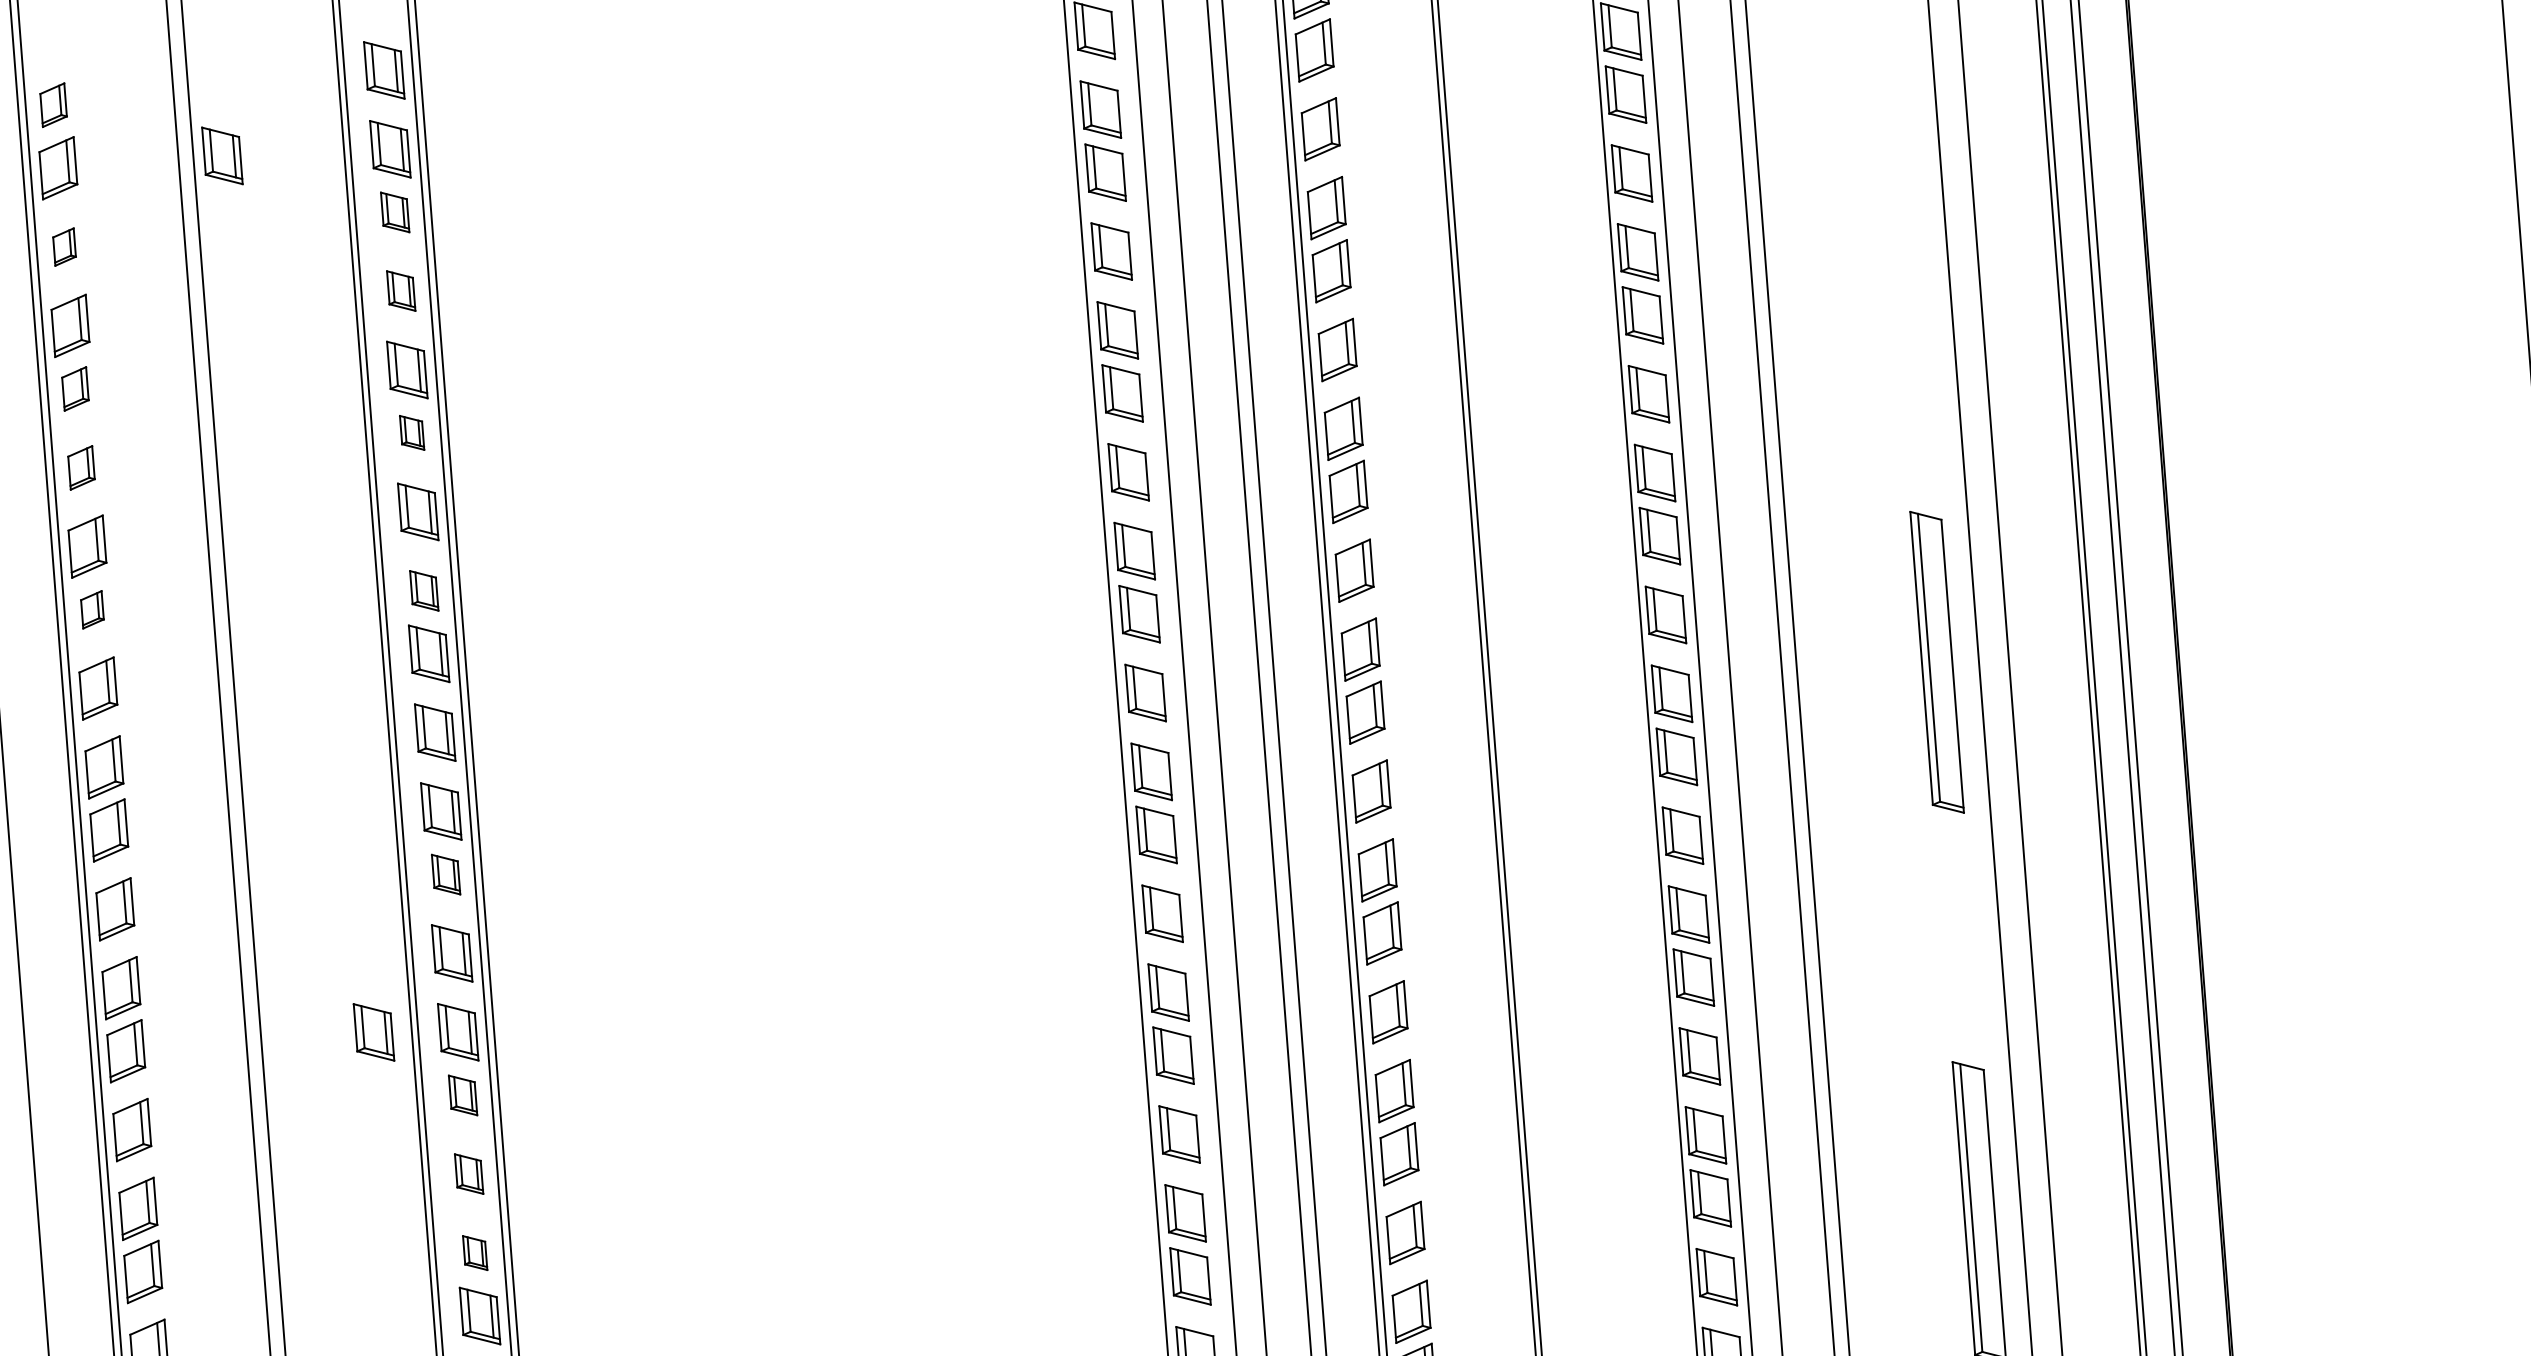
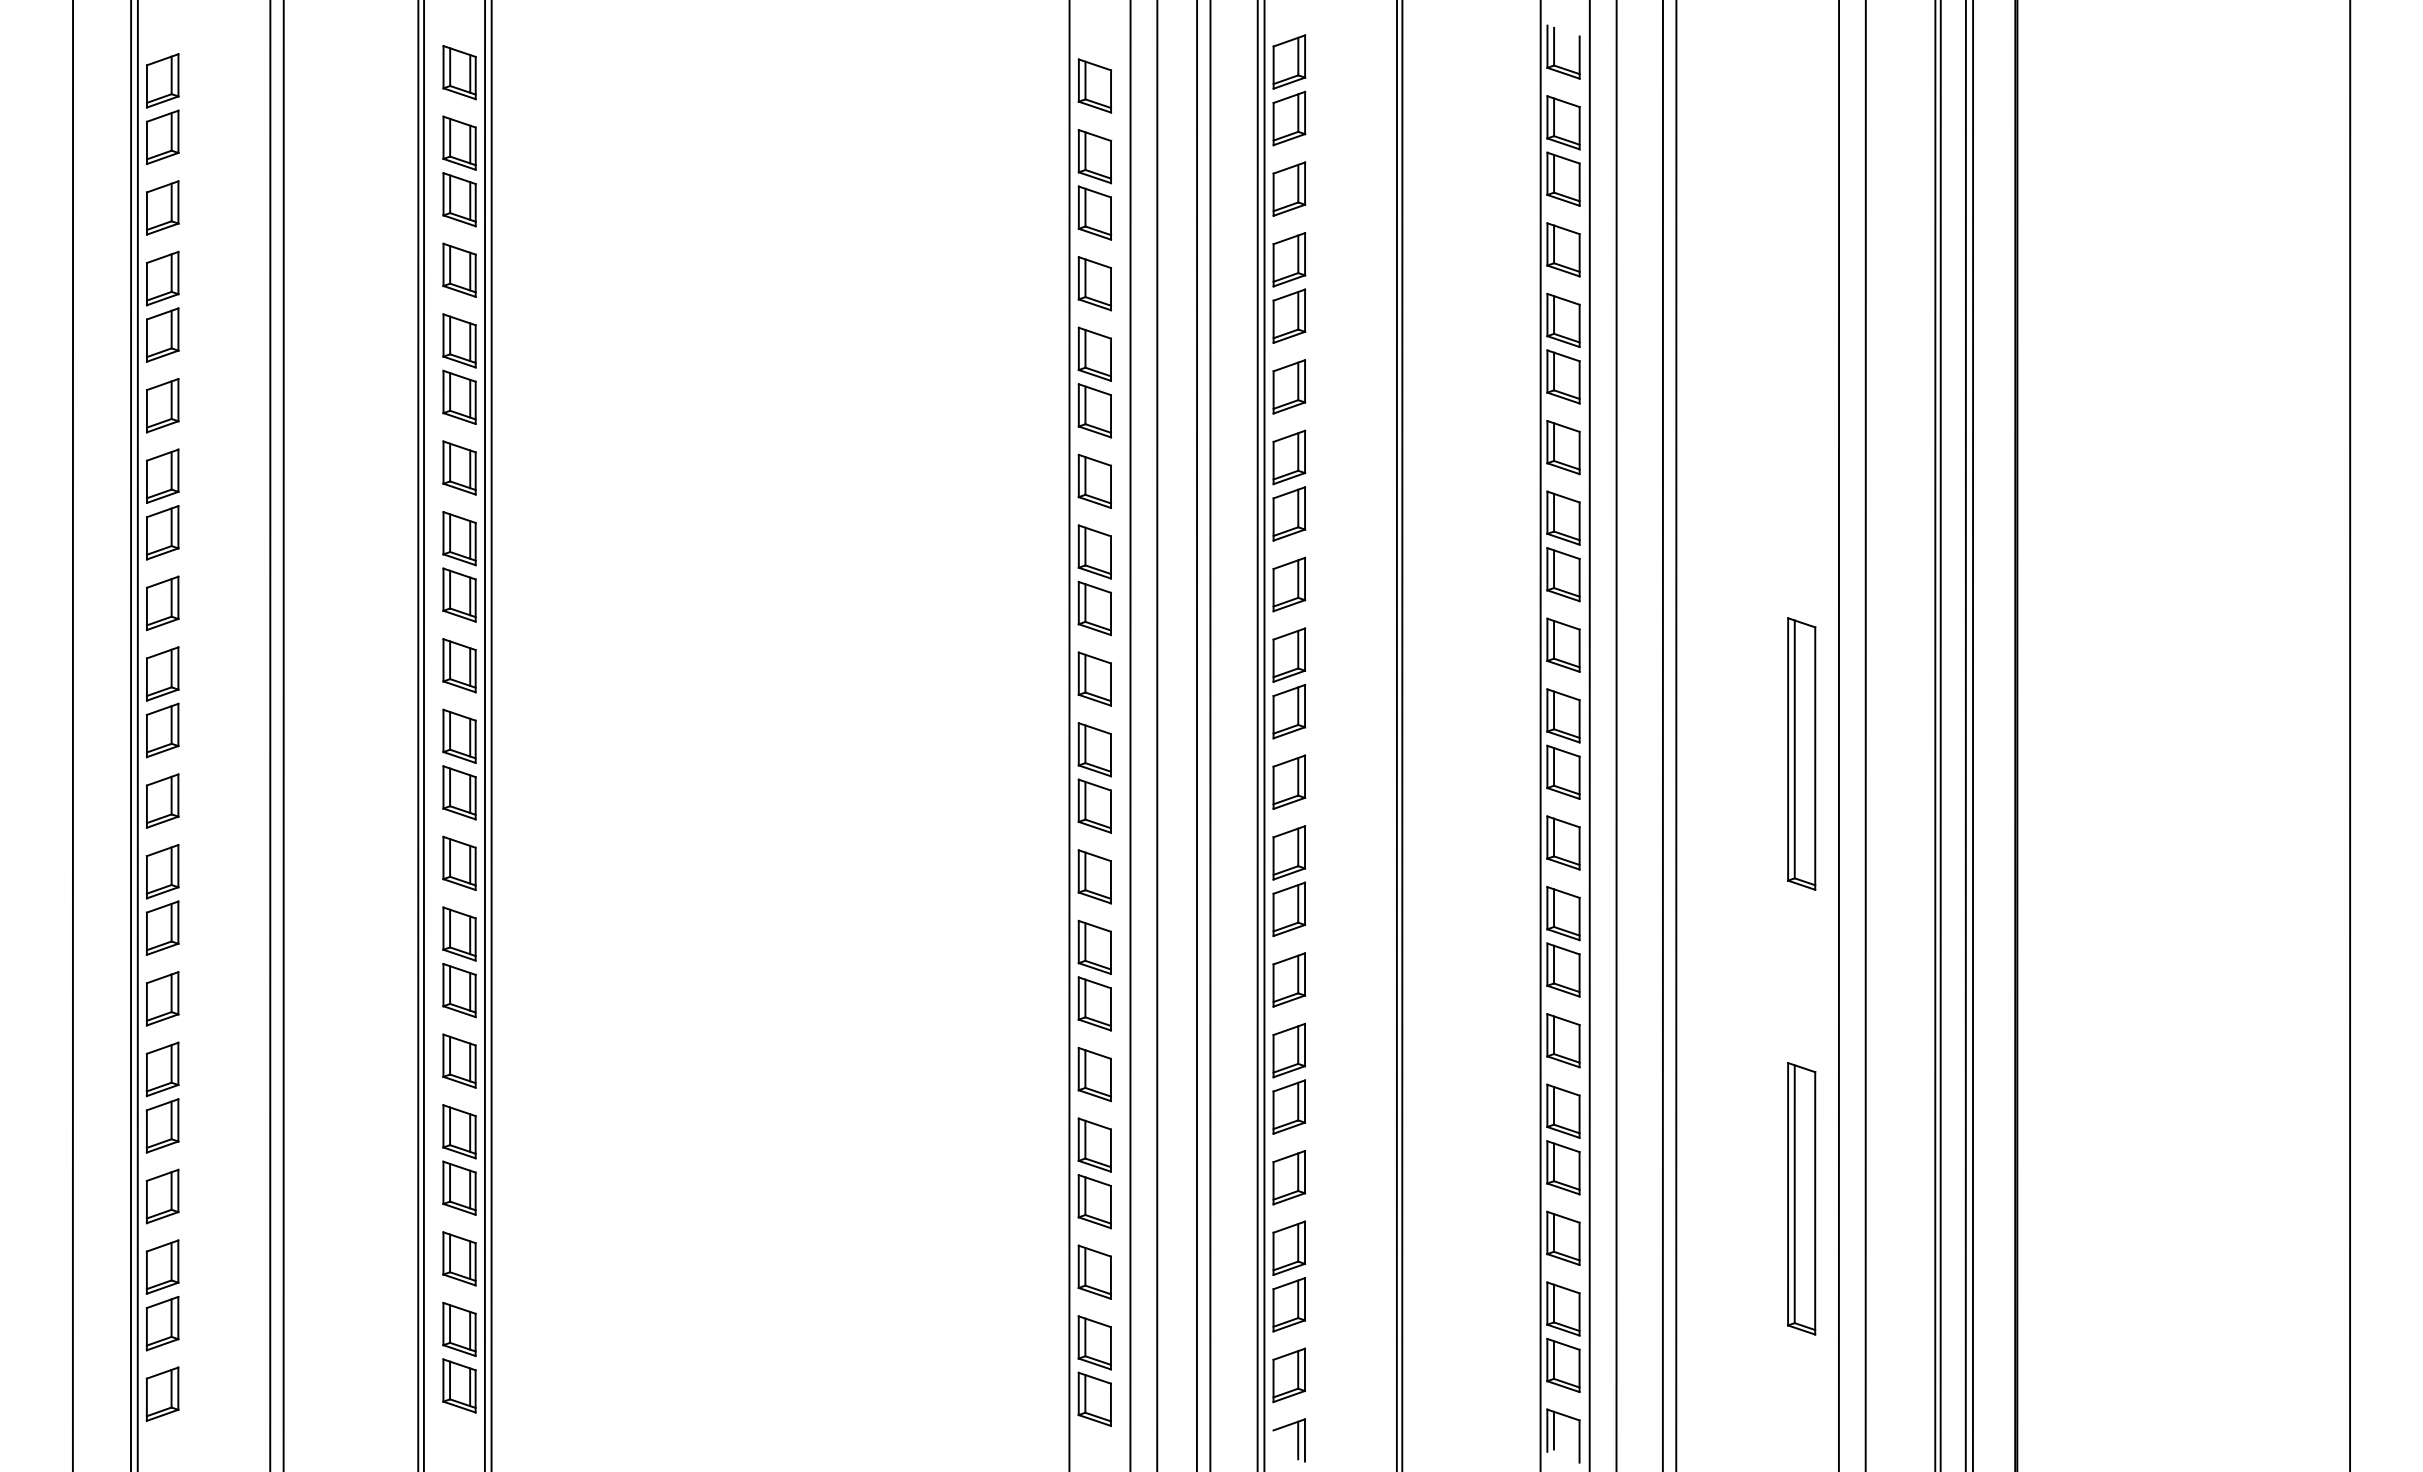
part: (53, 104) -> (162, 80), size x1.43
part: (222, 155) -> (309, 137), removed
part: (395, 212) -> (459, 199), size x1.43
part: (64, 246) -> (162, 207), size x1.67
part: (401, 290) -> (459, 269), size x1.43
part: (75, 388) -> (162, 334), size x1.43
part: (411, 432) -> (459, 396), size x1.67
part: (81, 467) -> (162, 405), size x1.43
part: (424, 590) -> (459, 538), size x1.43
part: (92, 609) -> (162, 532), size x1.67
part: (1936, 661) -> (1801, 753), moved
part: (446, 874) -> (459, 792), size x1.43
part: (373, 1031) -> (384, 927), removed
part: (463, 1095) -> (459, 990), size x1.43
part: (469, 1173) -> (459, 1060), size x1.43
part: (475, 1252) -> (459, 1131), size x1.67

